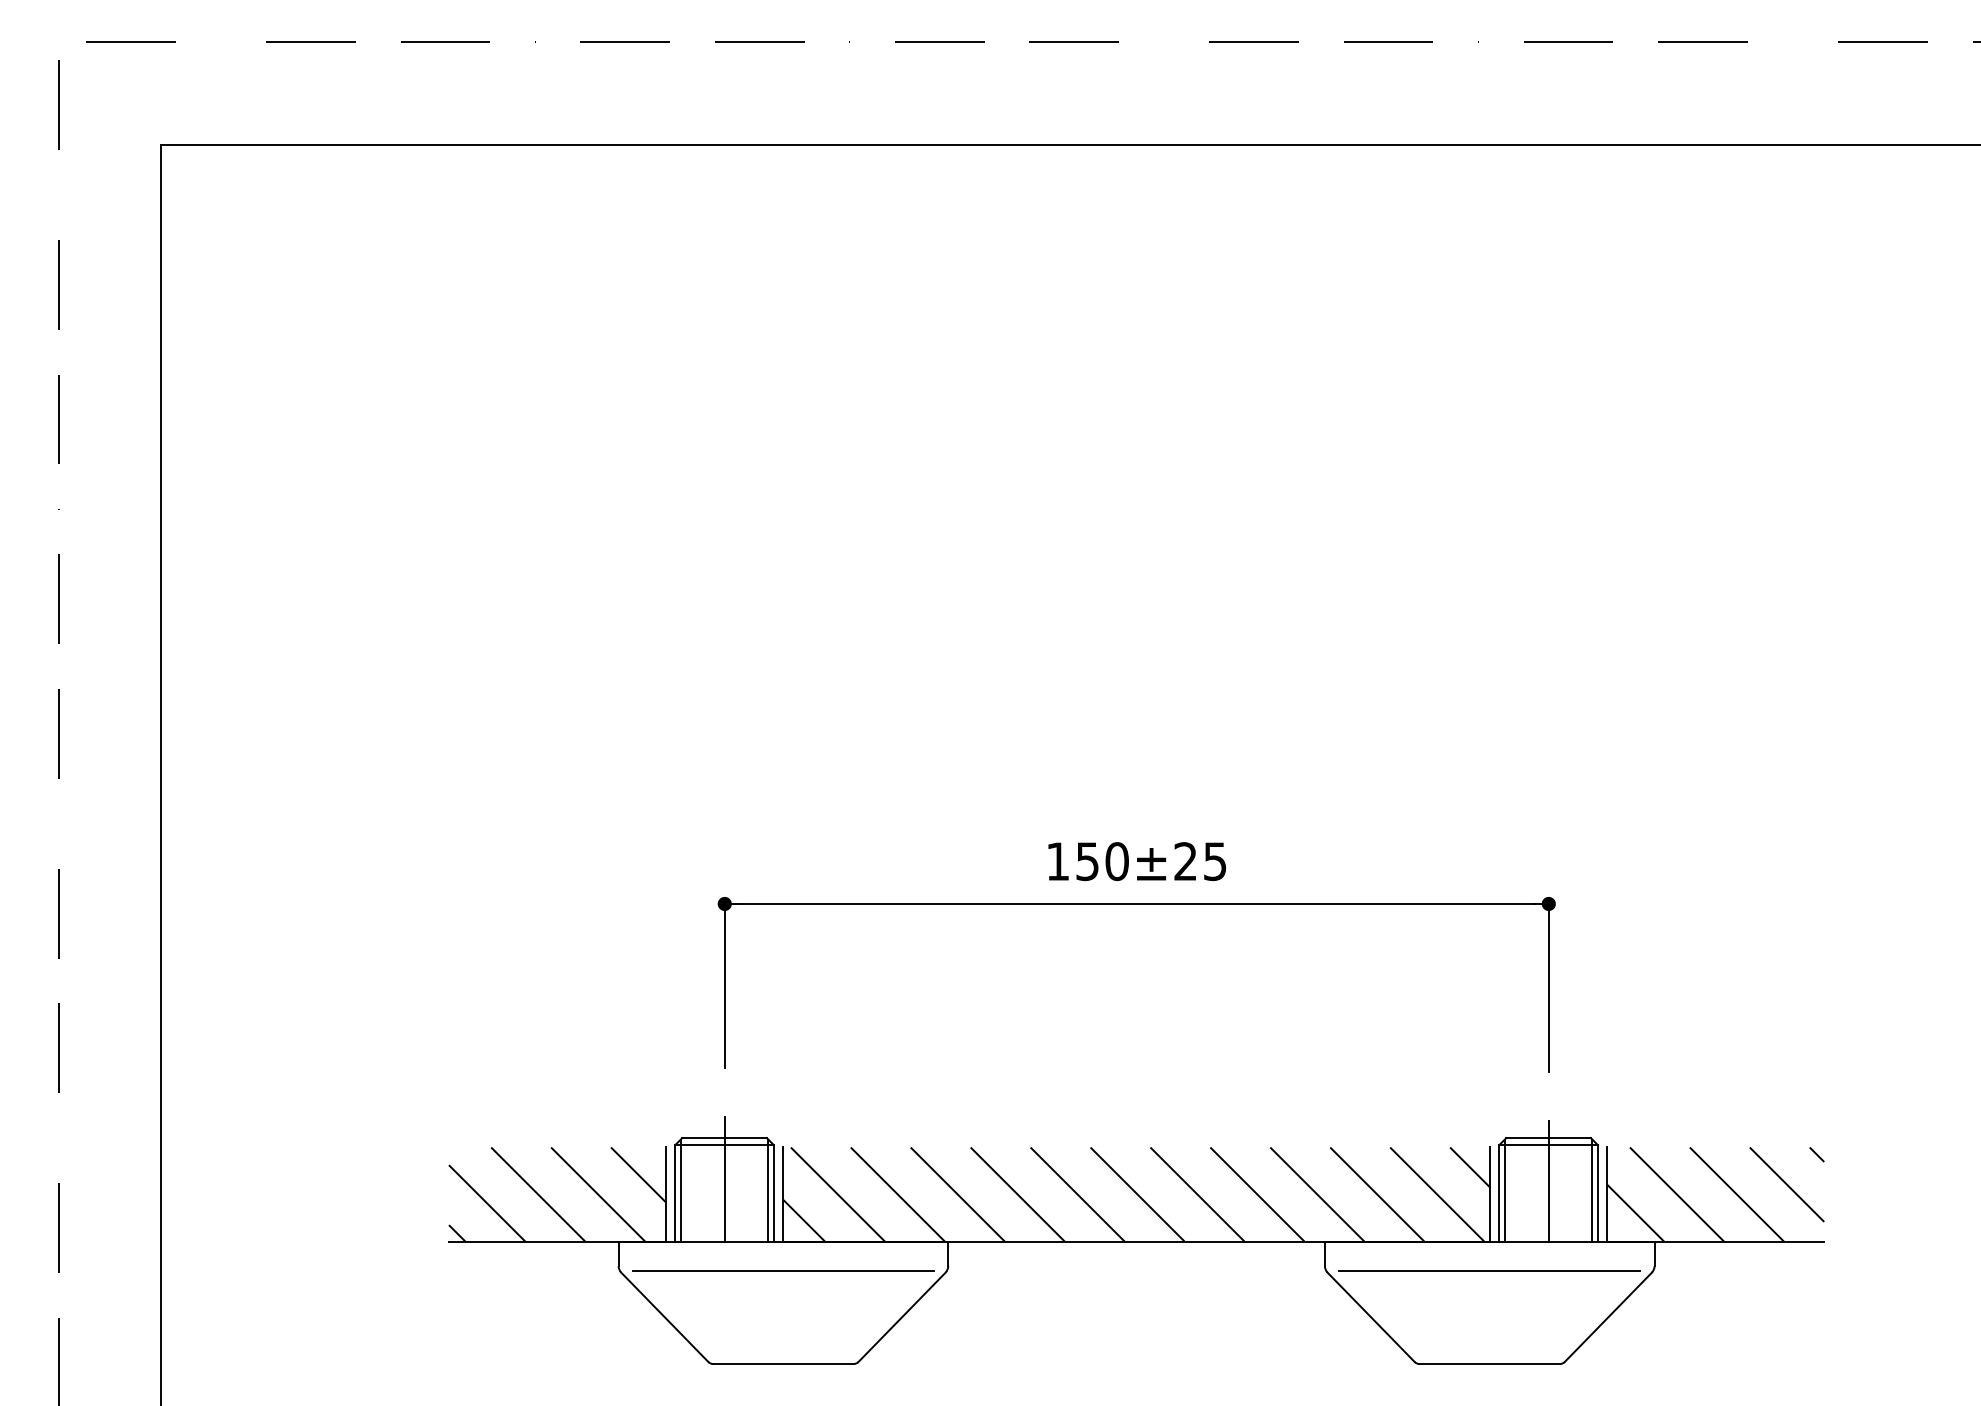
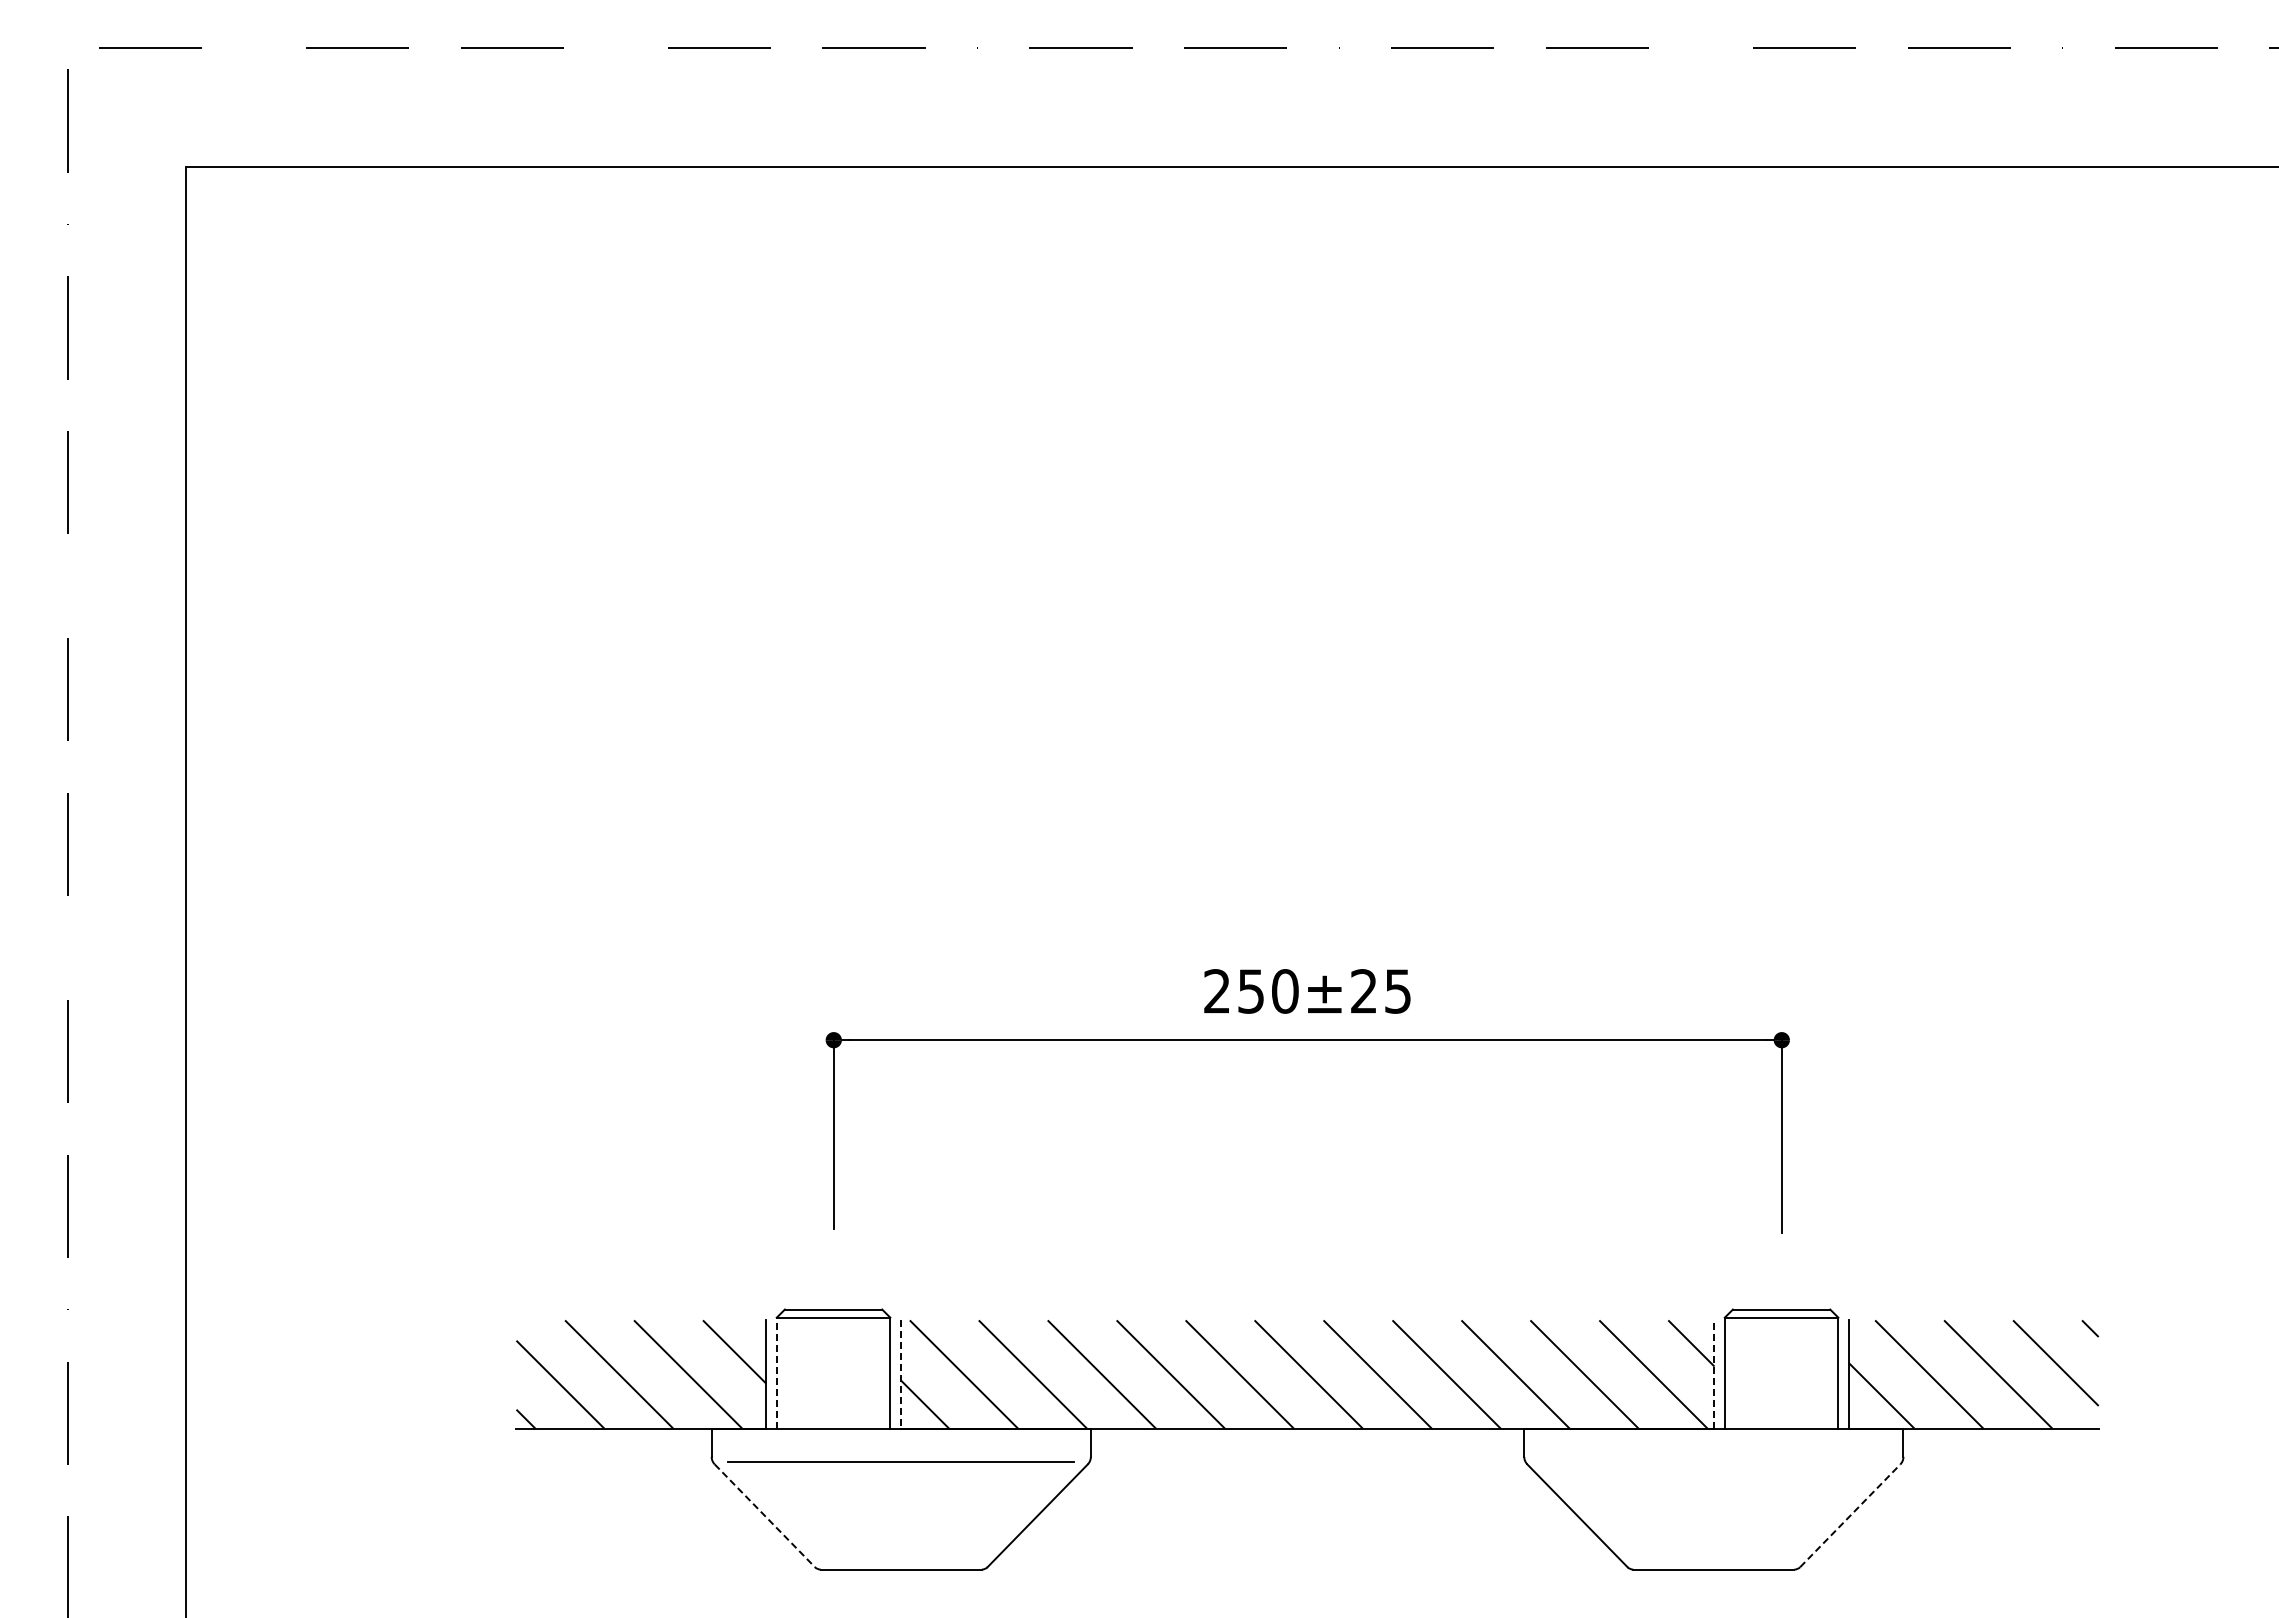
text: (1057, 861) -> (1216, 991), 150±25 -> 250±25
line: (724, 1178) -> (833, 1356), removed
line: (1548, 1181) -> (1781, 1359), removed
line: (681, 1190) -> (783, 1369), removed
line: (767, 1190) -> (883, 1369), removed
line: (1505, 1190) -> (1731, 1369), removed
line: (1591, 1190) -> (1831, 1369), removed
line: (674, 1193) -> (776, 1373), solid -> dashed
line: (1490, 1194) -> (1714, 1374), solid -> dashed
line: (783, 1195) -> (901, 1375), solid -> dashed
line: (1489, 1270) -> (1713, 1461), removed
line: (664, 1317) -> (764, 1515), solid -> dashed
line: (1608, 1317) -> (1850, 1515), solid -> dashed

